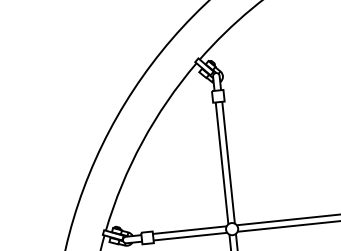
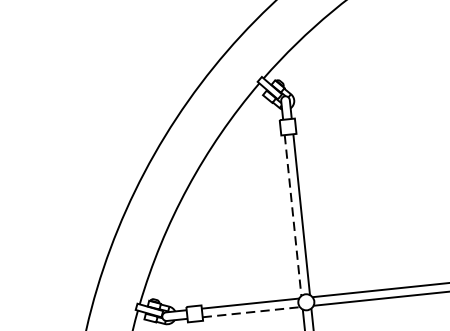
line: (222, 163) -> (293, 215), solid -> dashed
line: (190, 236) -> (251, 312), solid -> dashed

